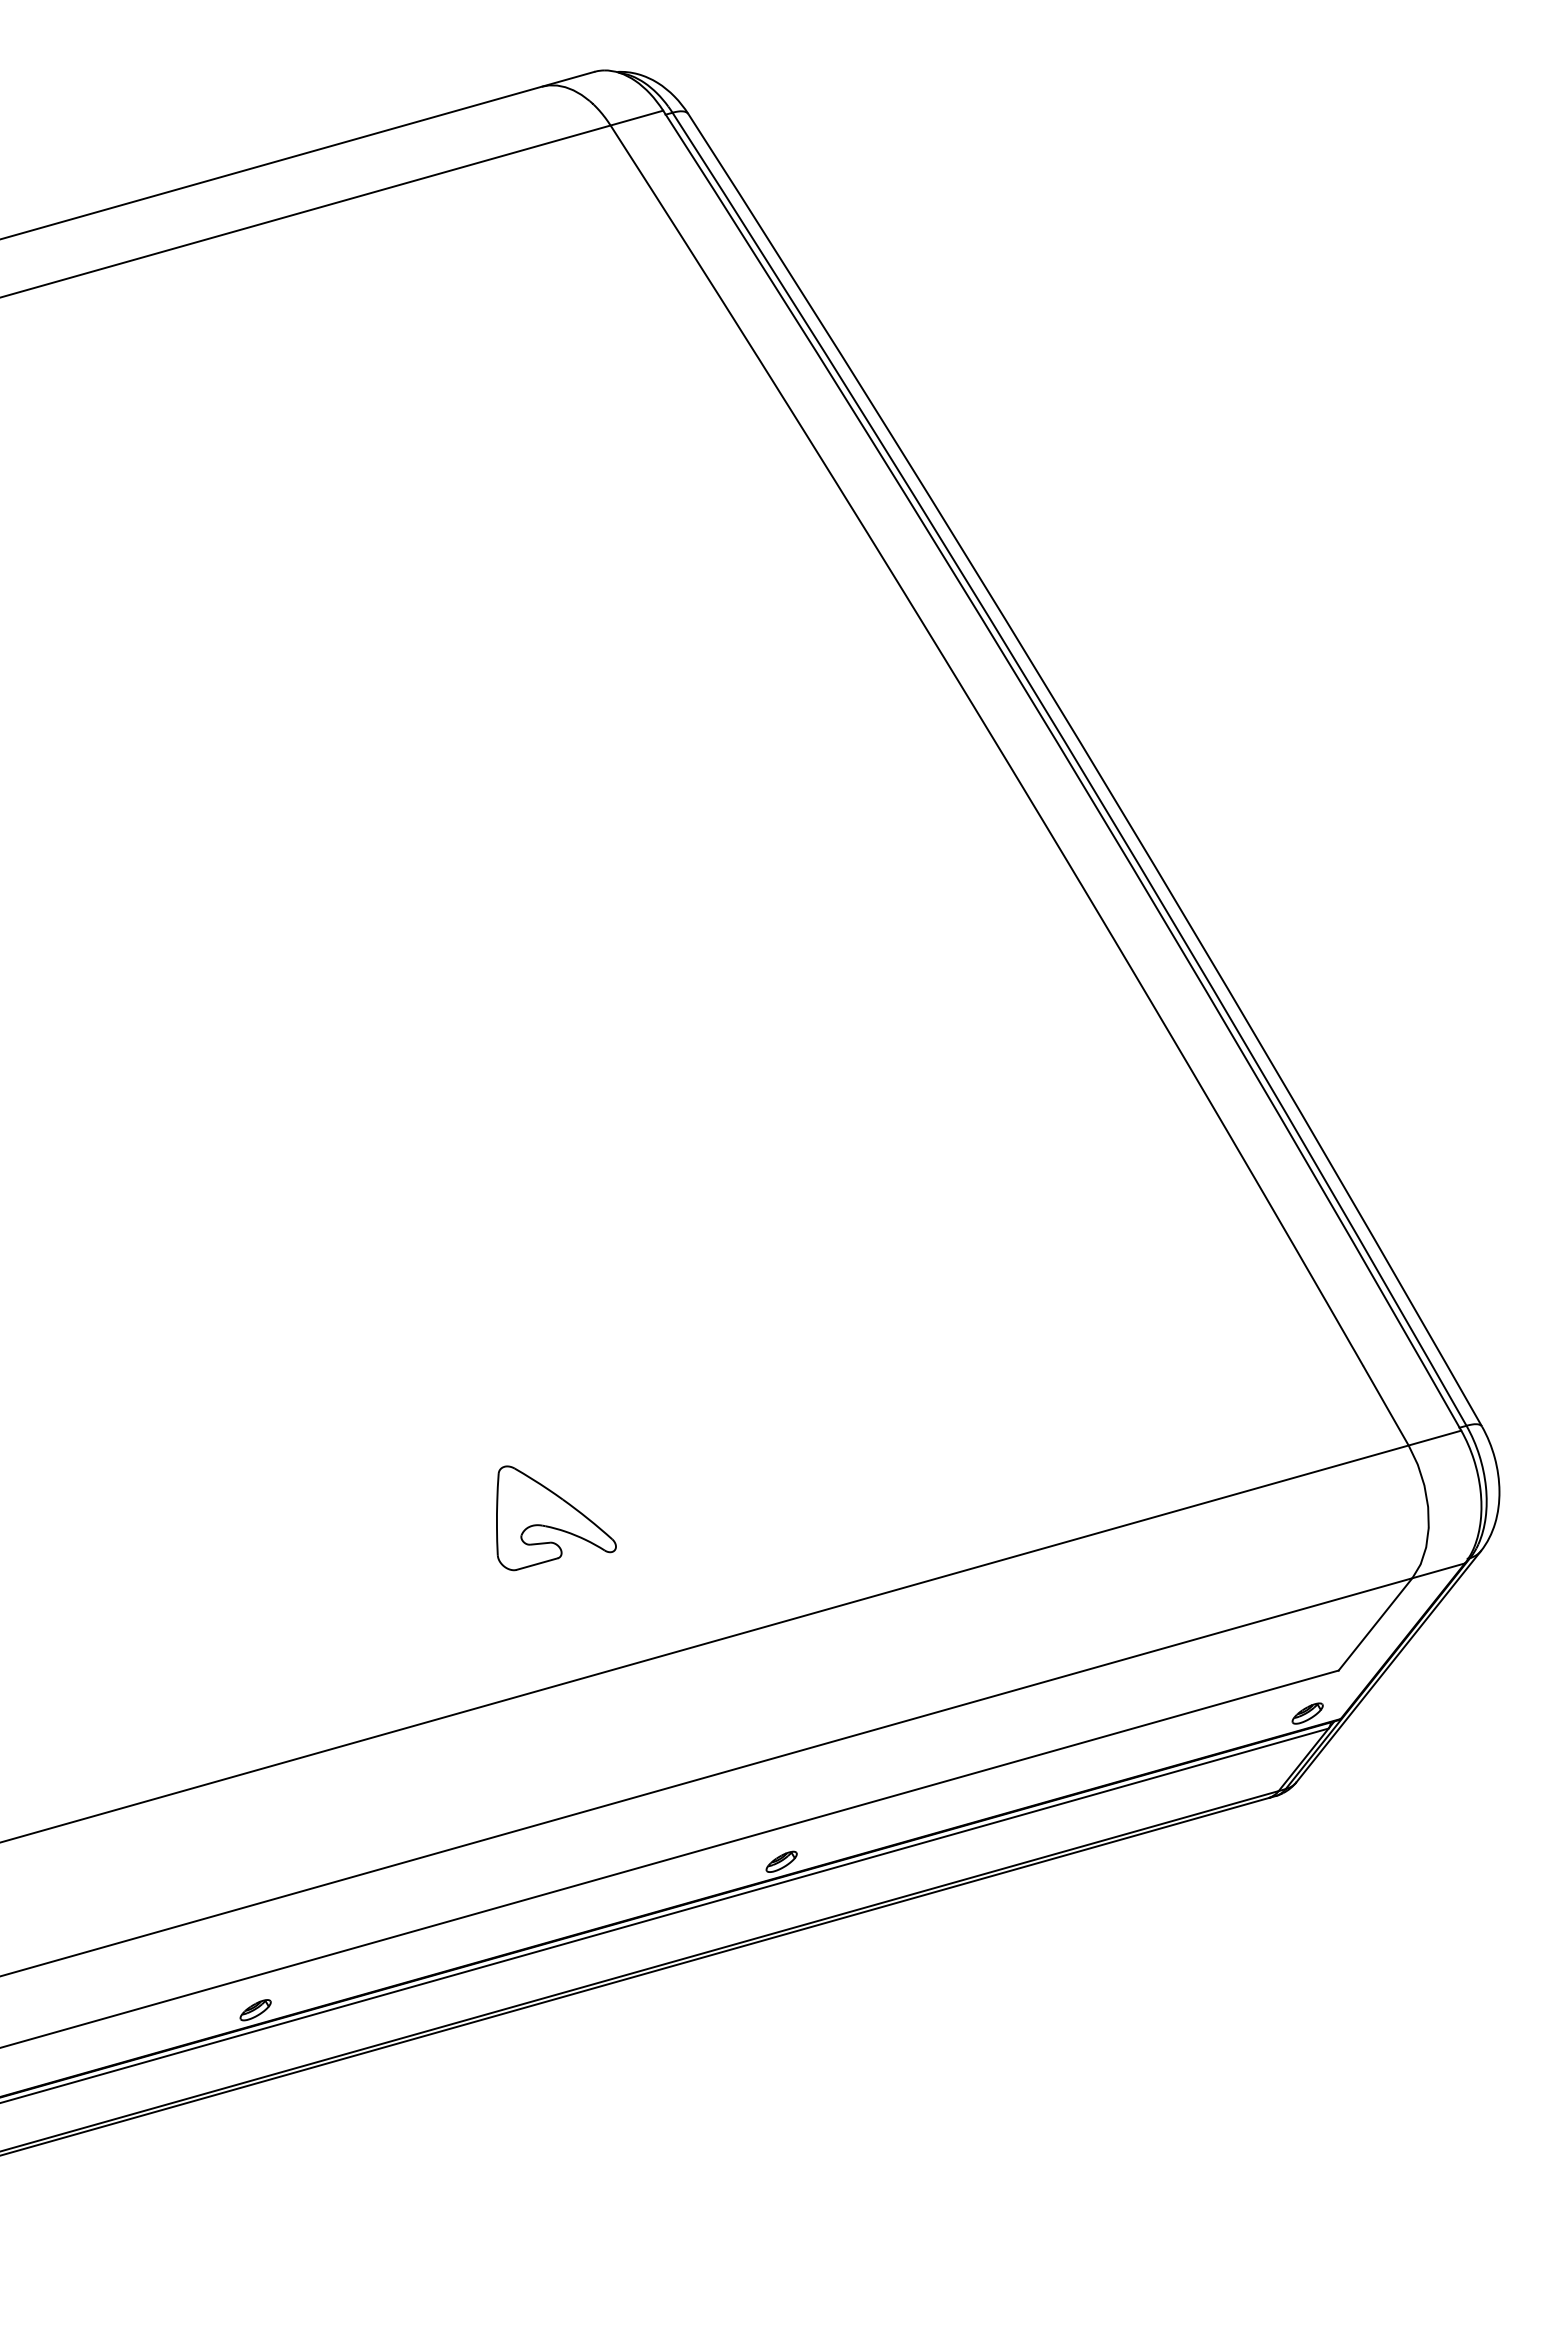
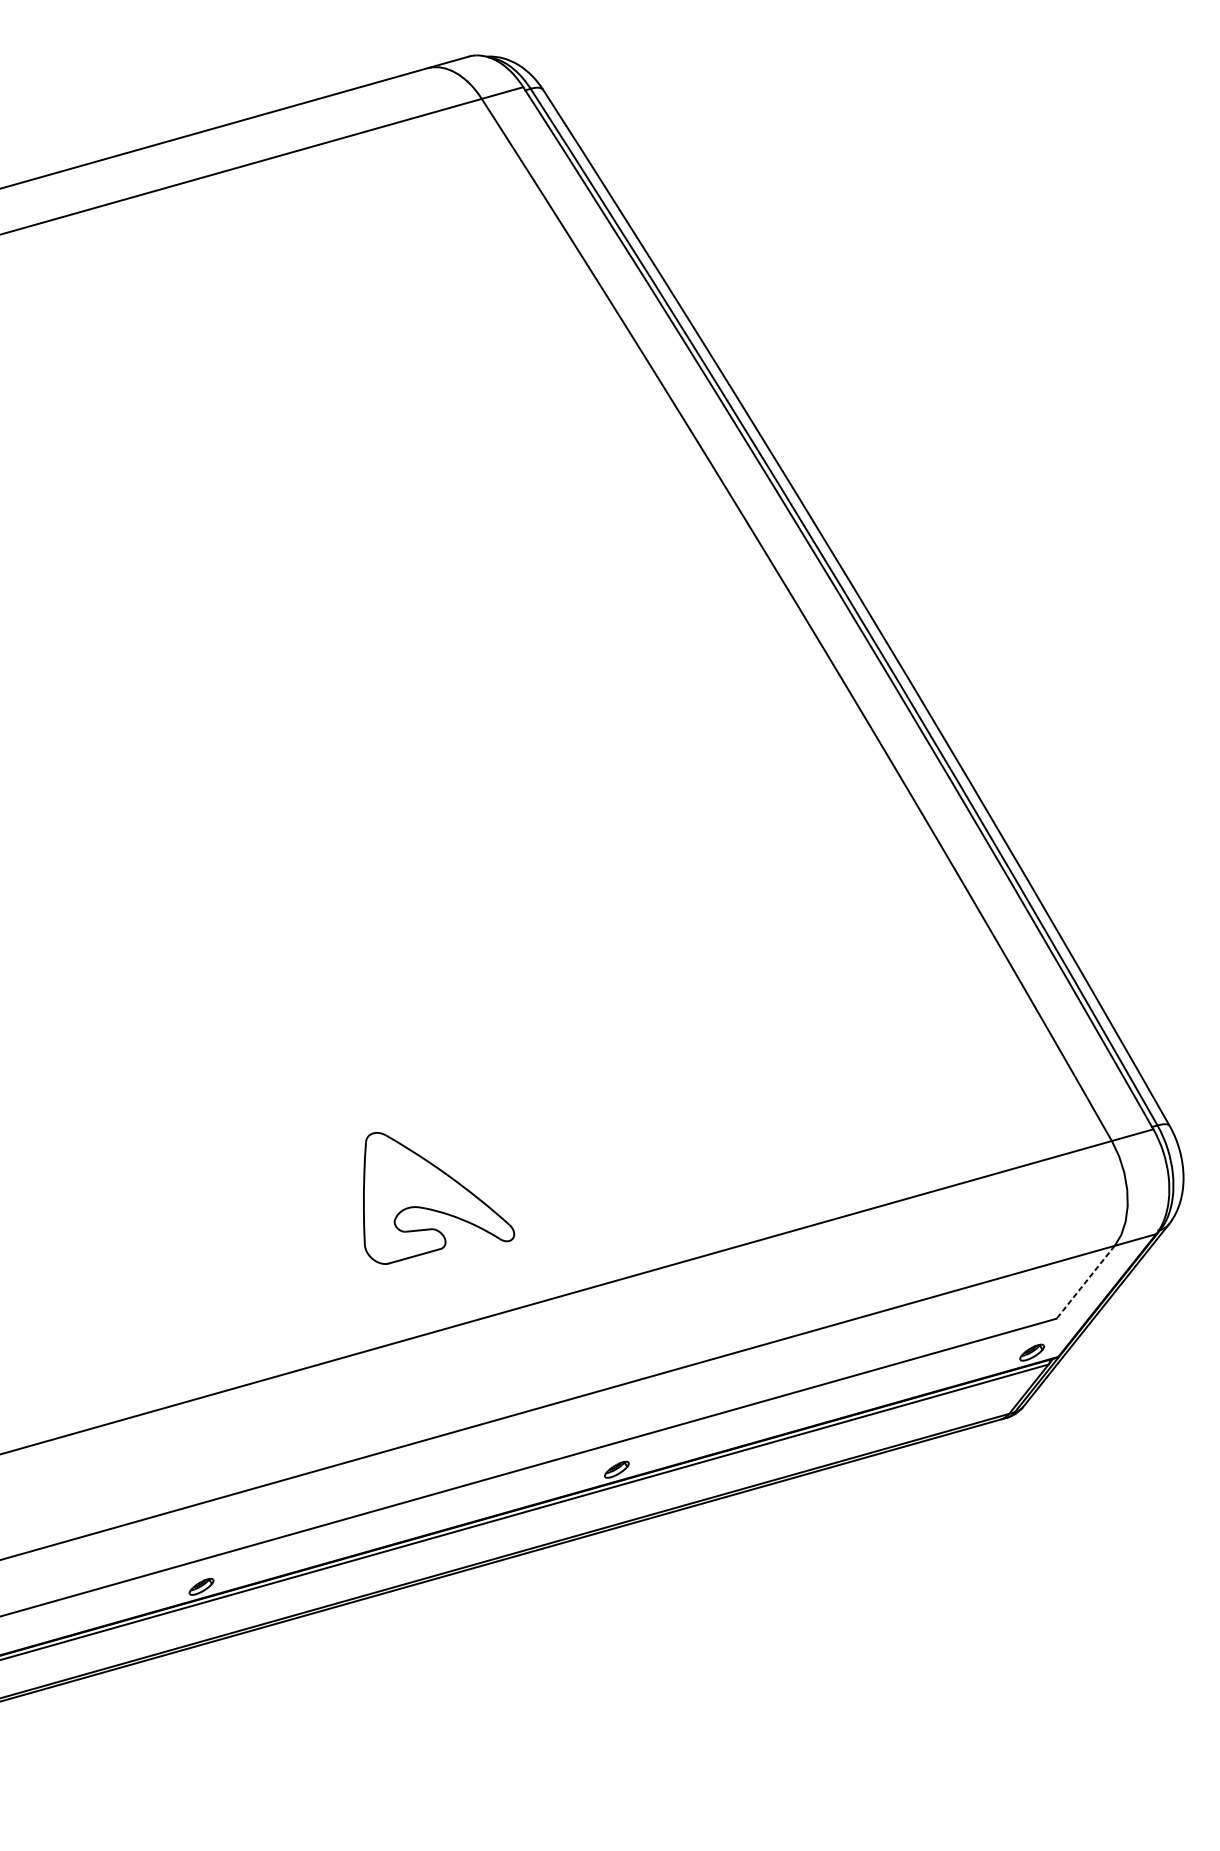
part: (556, 1518) -> (439, 1198), size x1.6
line: (1375, 1624) -> (1085, 1282), solid -> dashed

